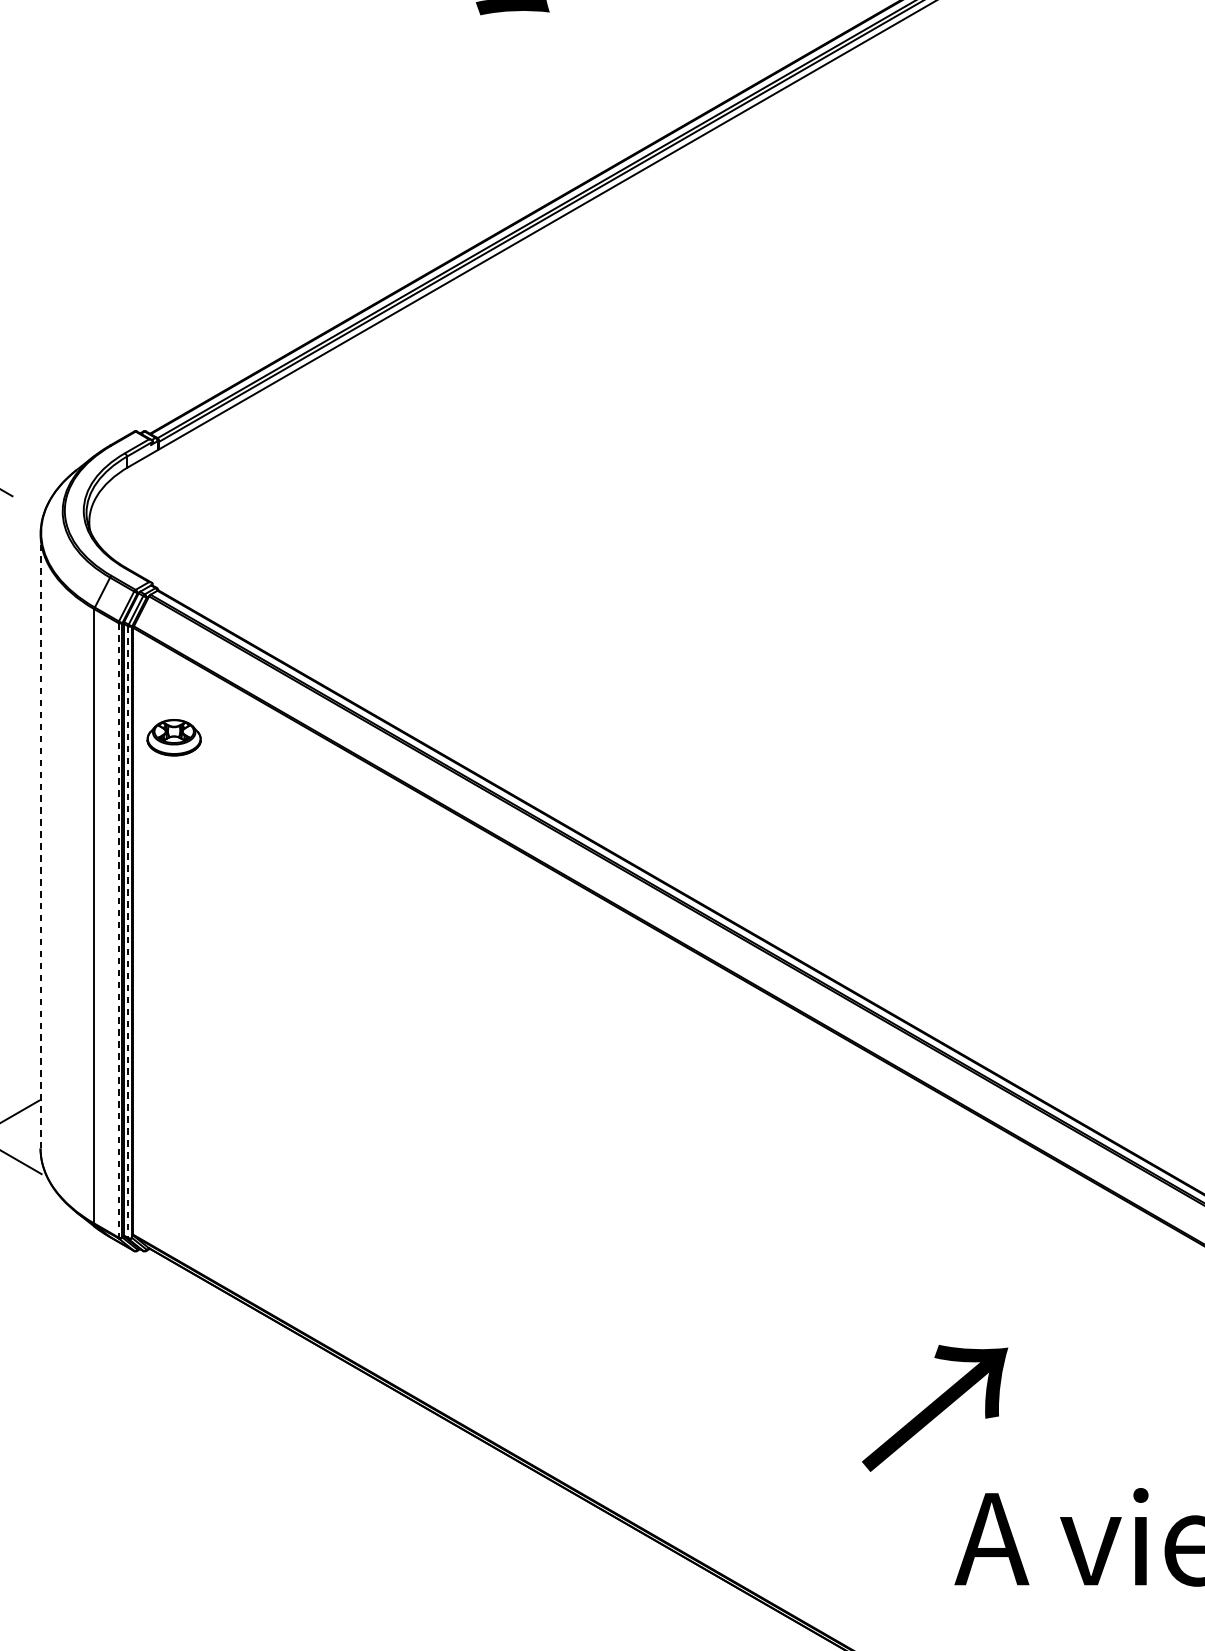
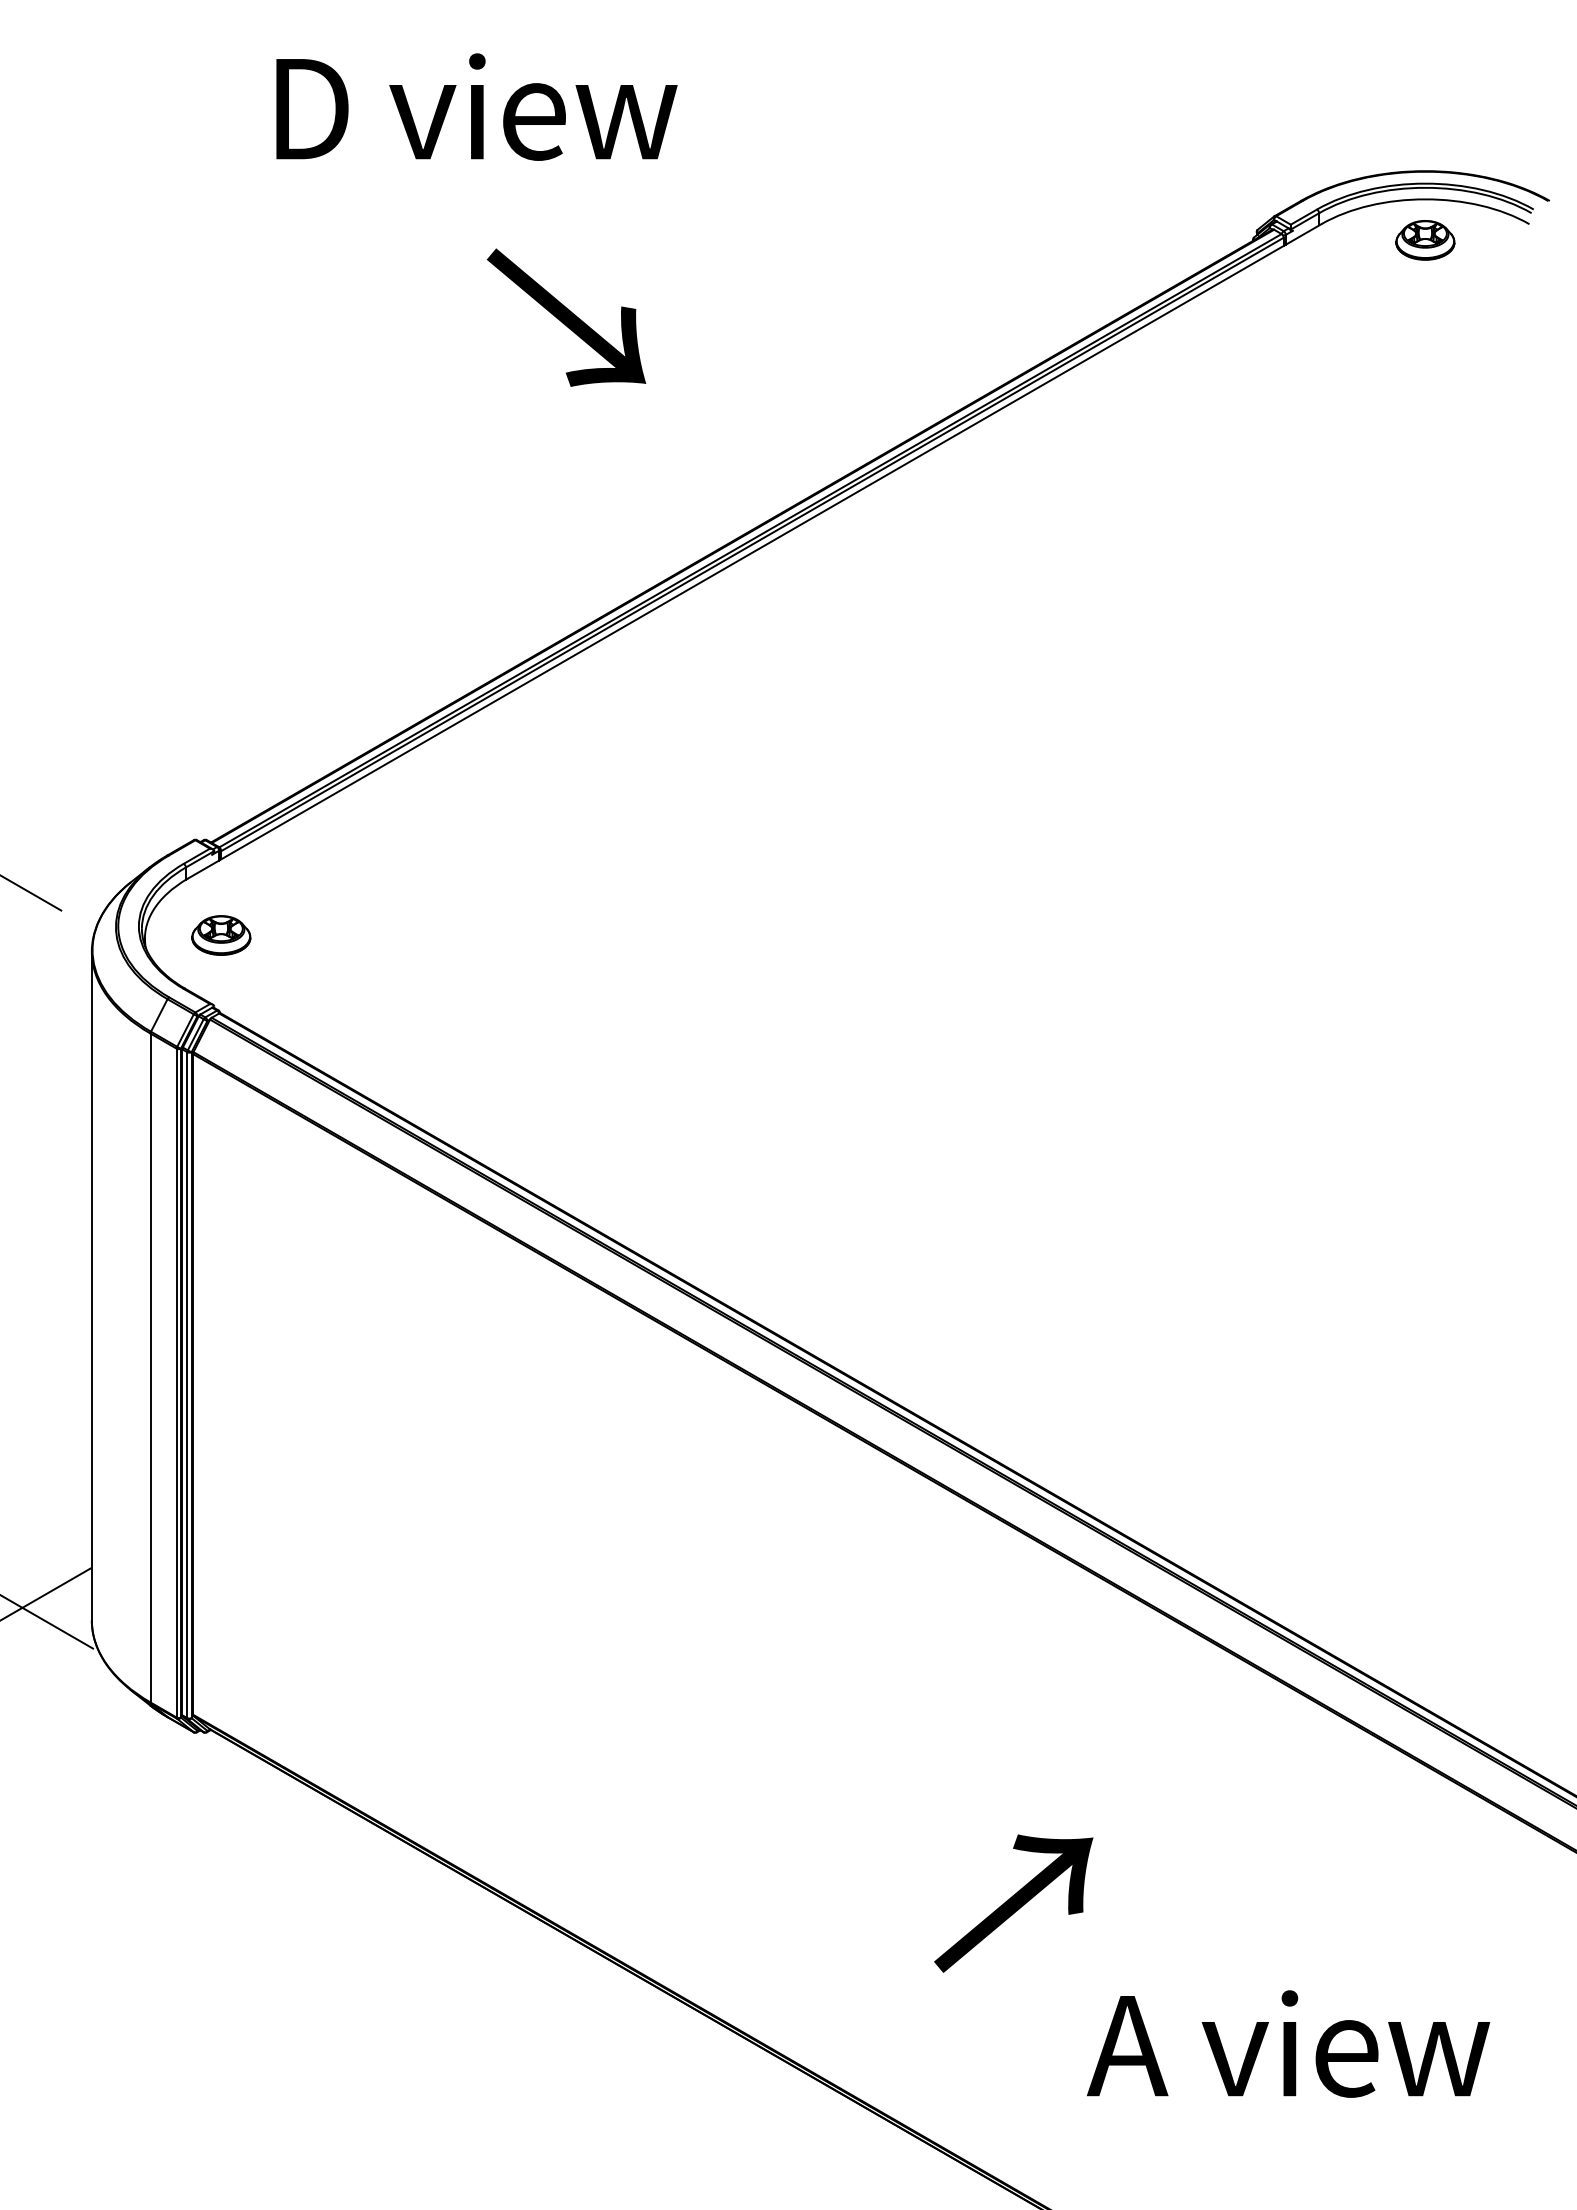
part: (174, 737) -> (221, 935), moved
line: (40, 840) -> (91, 1285), dashed -> solid
line: (118, 930) -> (176, 1383), dashed -> solid
line: (128, 932) -> (187, 1385), dashed -> solid
text: (934, 1408) -> (1013, 1903), moved

